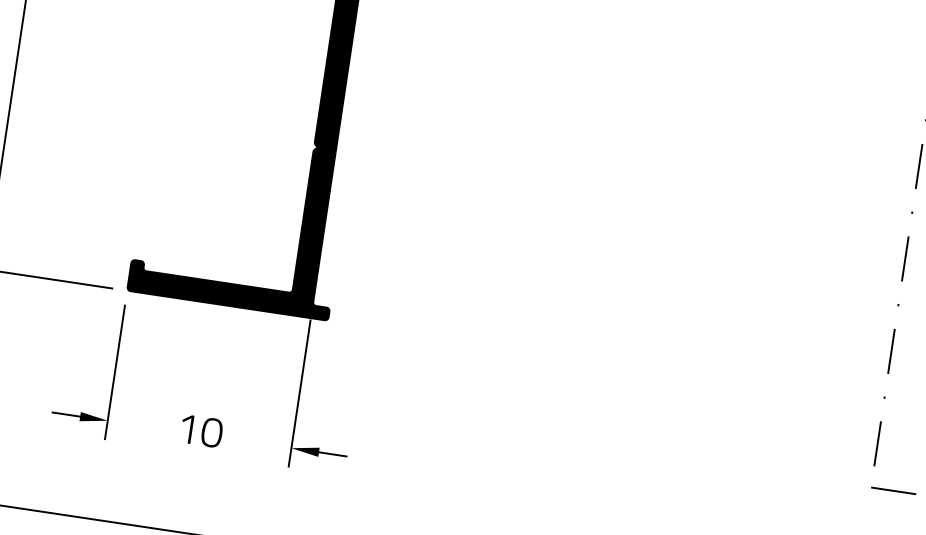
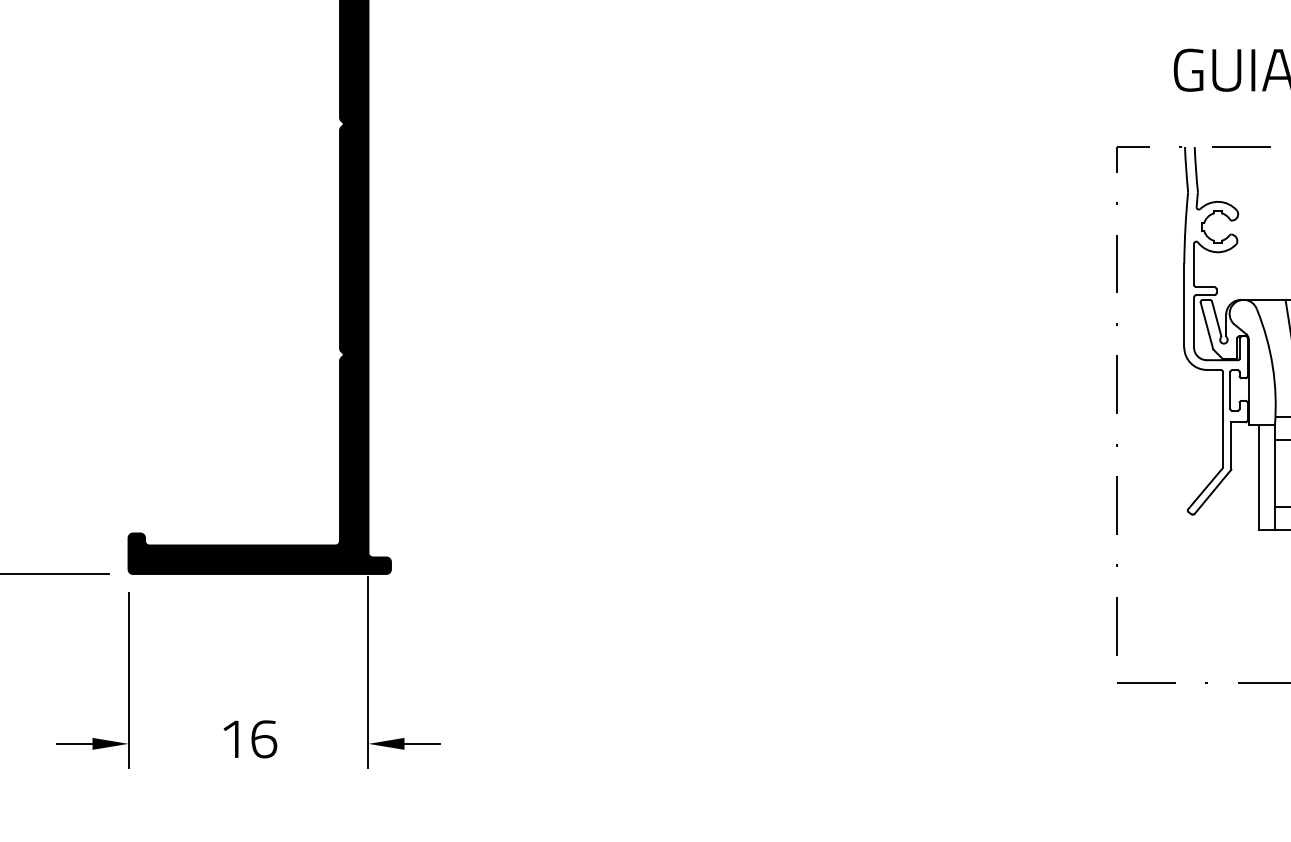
text: (212, 432) -> (264, 739), 10 -> 16

